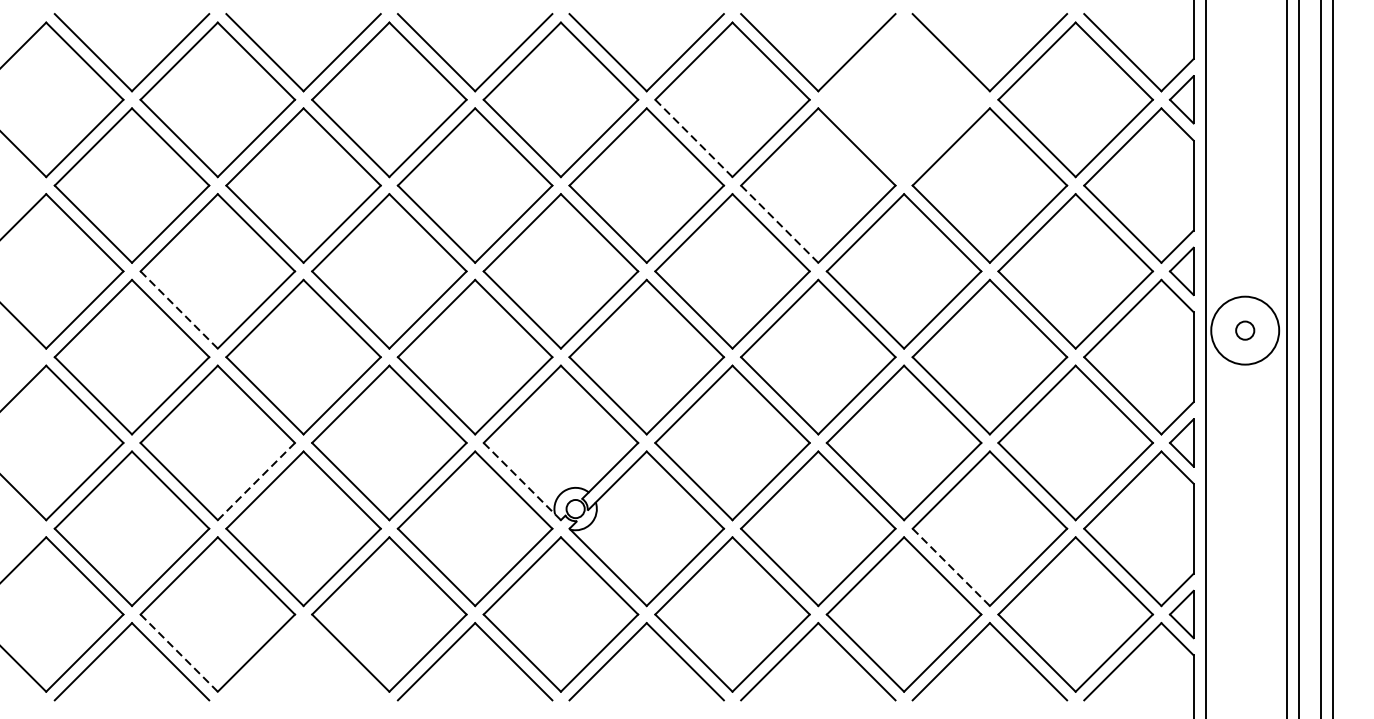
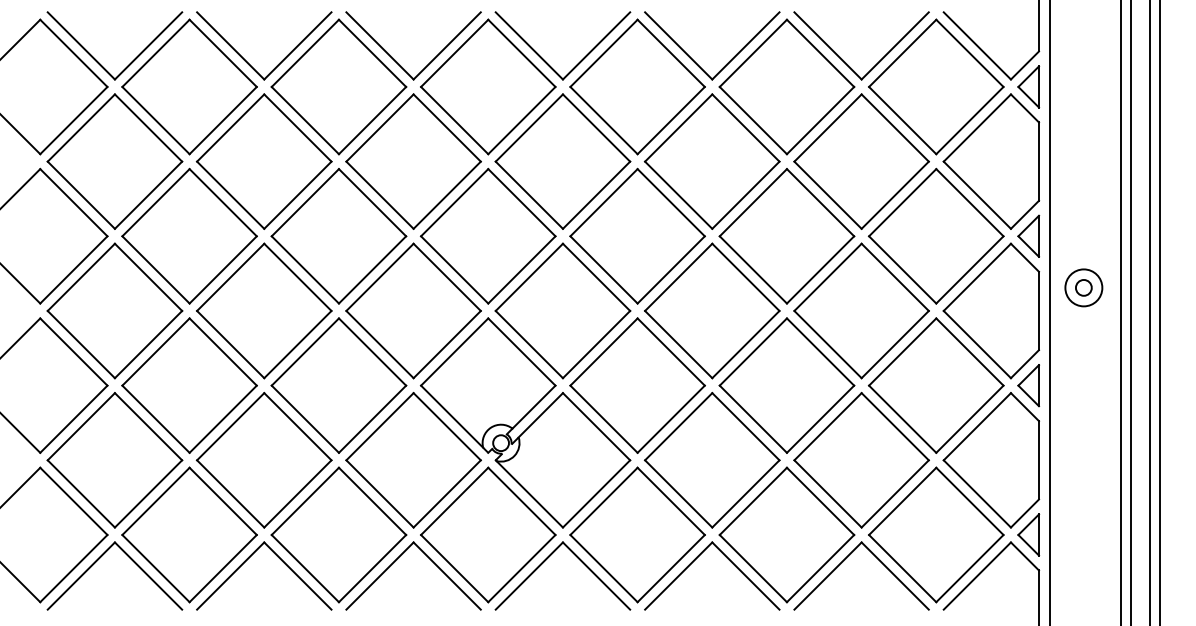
part: (903, 99) -> (786, 86), added
line: (694, 138) -> (604, 120), dashed -> solid
line: (779, 224) -> (678, 195), dashed -> solid
line: (179, 309) -> (156, 269), dashed -> solid
circle: (1244, 330) -> (1083, 287), size x0.62
line: (519, 478) -> (452, 416), dashed -> solid
line: (256, 481) -> (223, 419), dashed -> solid
line: (951, 566) -> (828, 493), dashed -> solid
part: (321, 642) -> (279, 559), added
line: (179, 653) -> (156, 568), dashed -> solid

